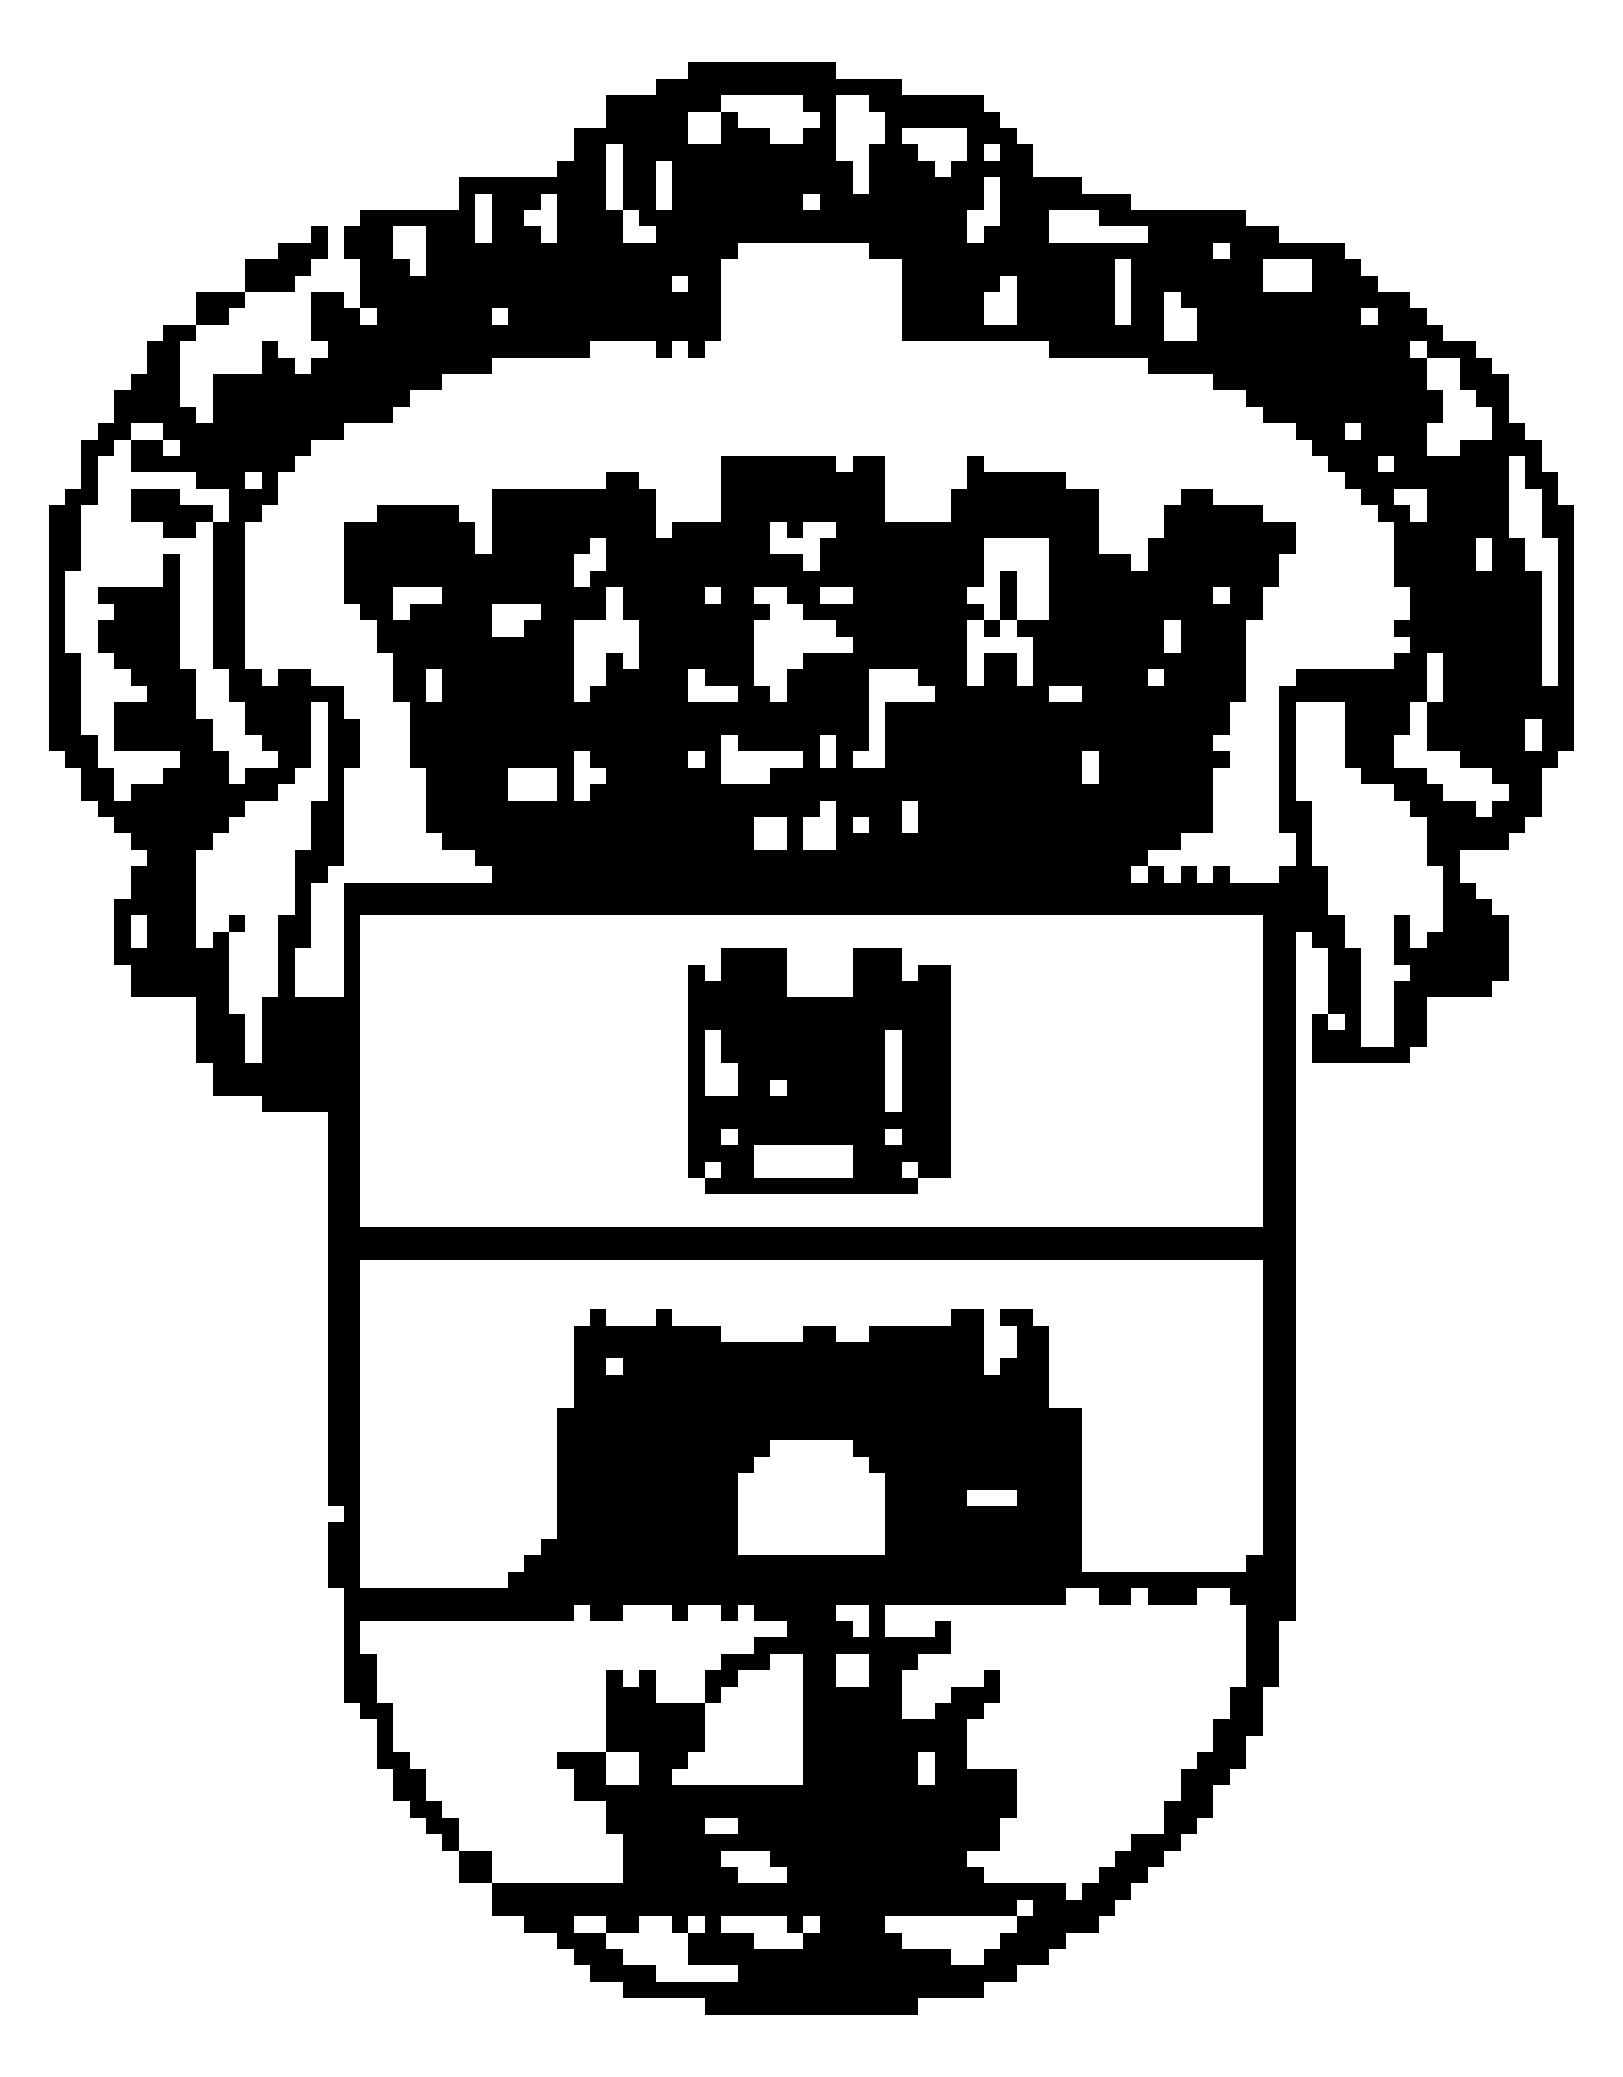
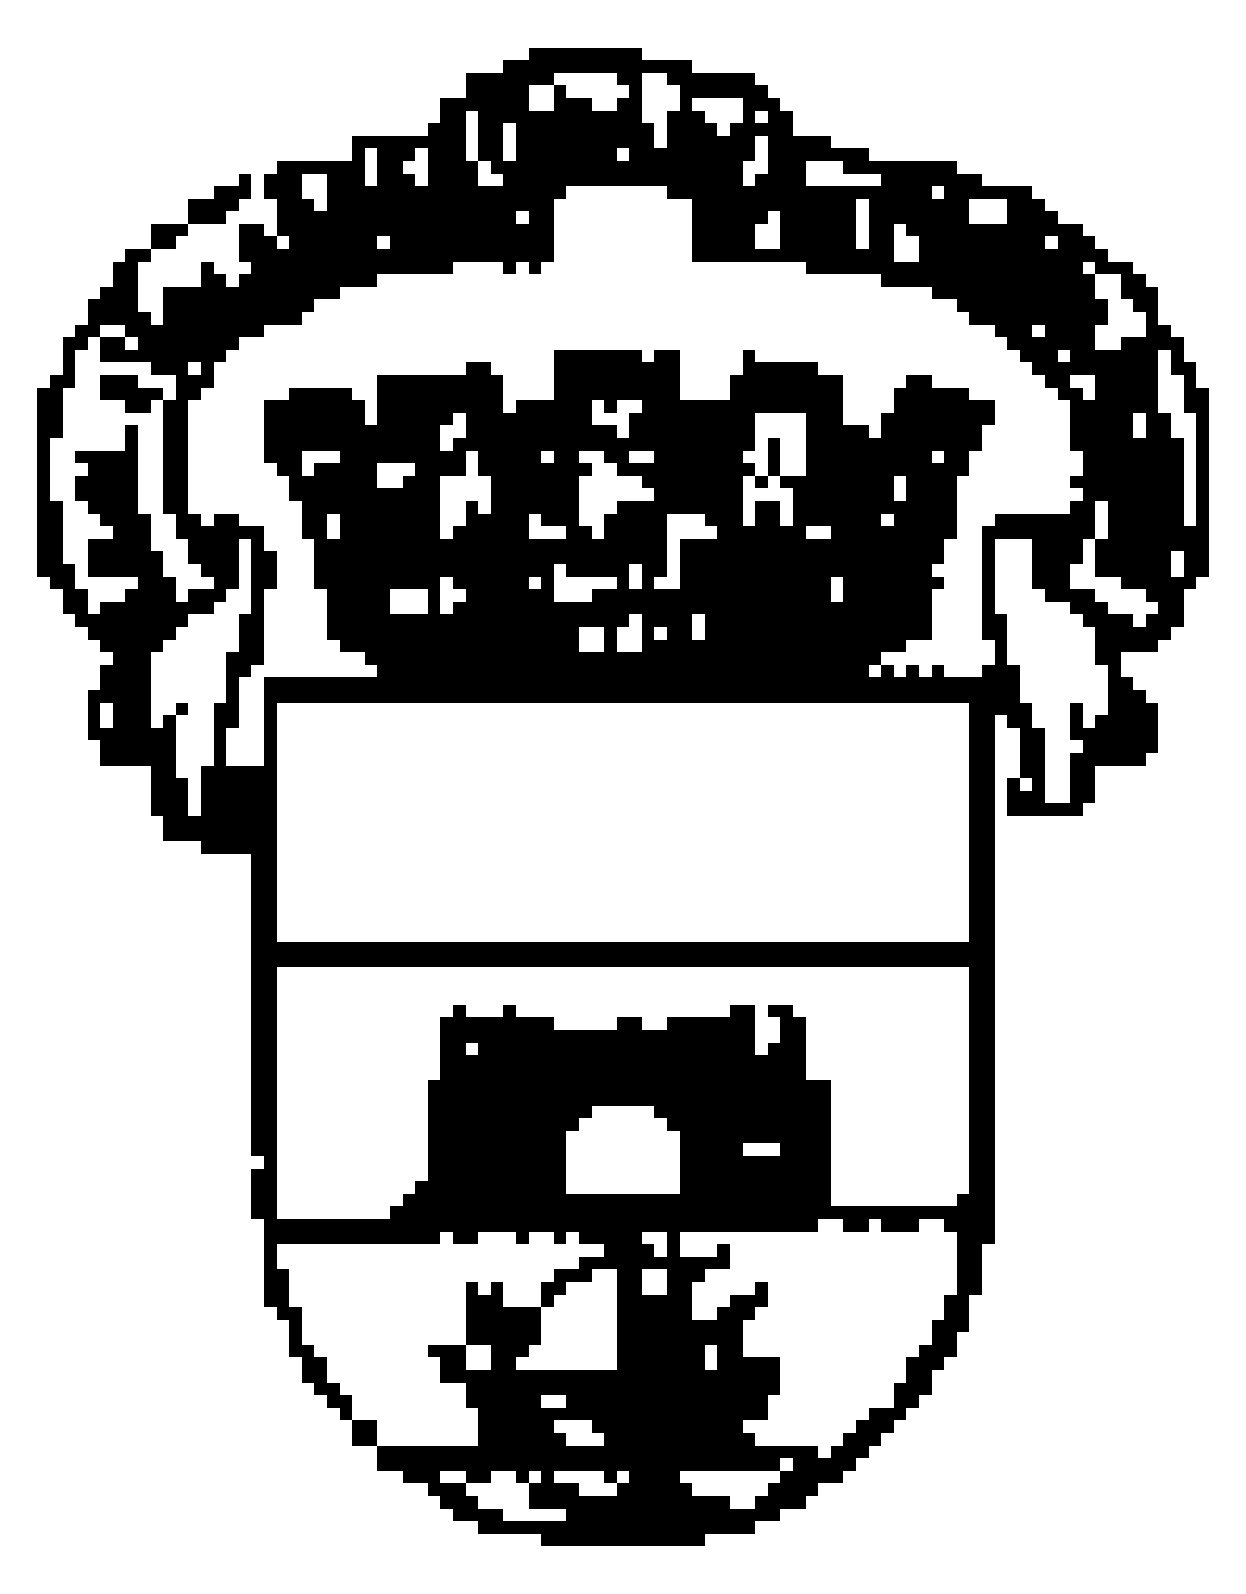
part: (819, 1070) -> (629, 821), removed

